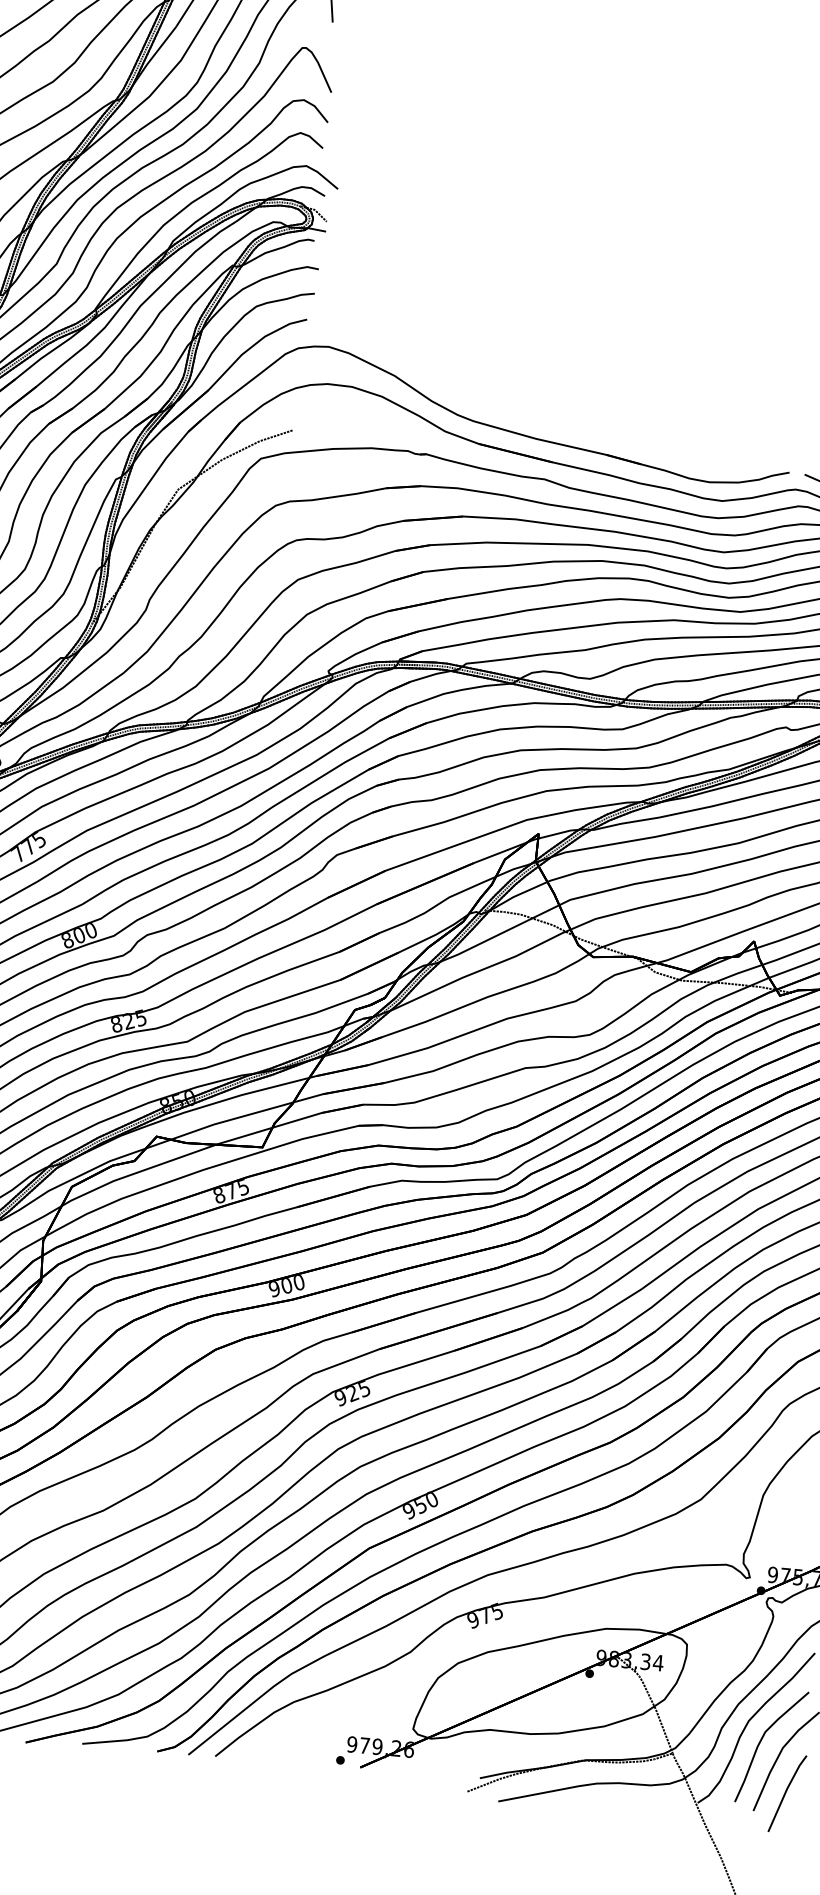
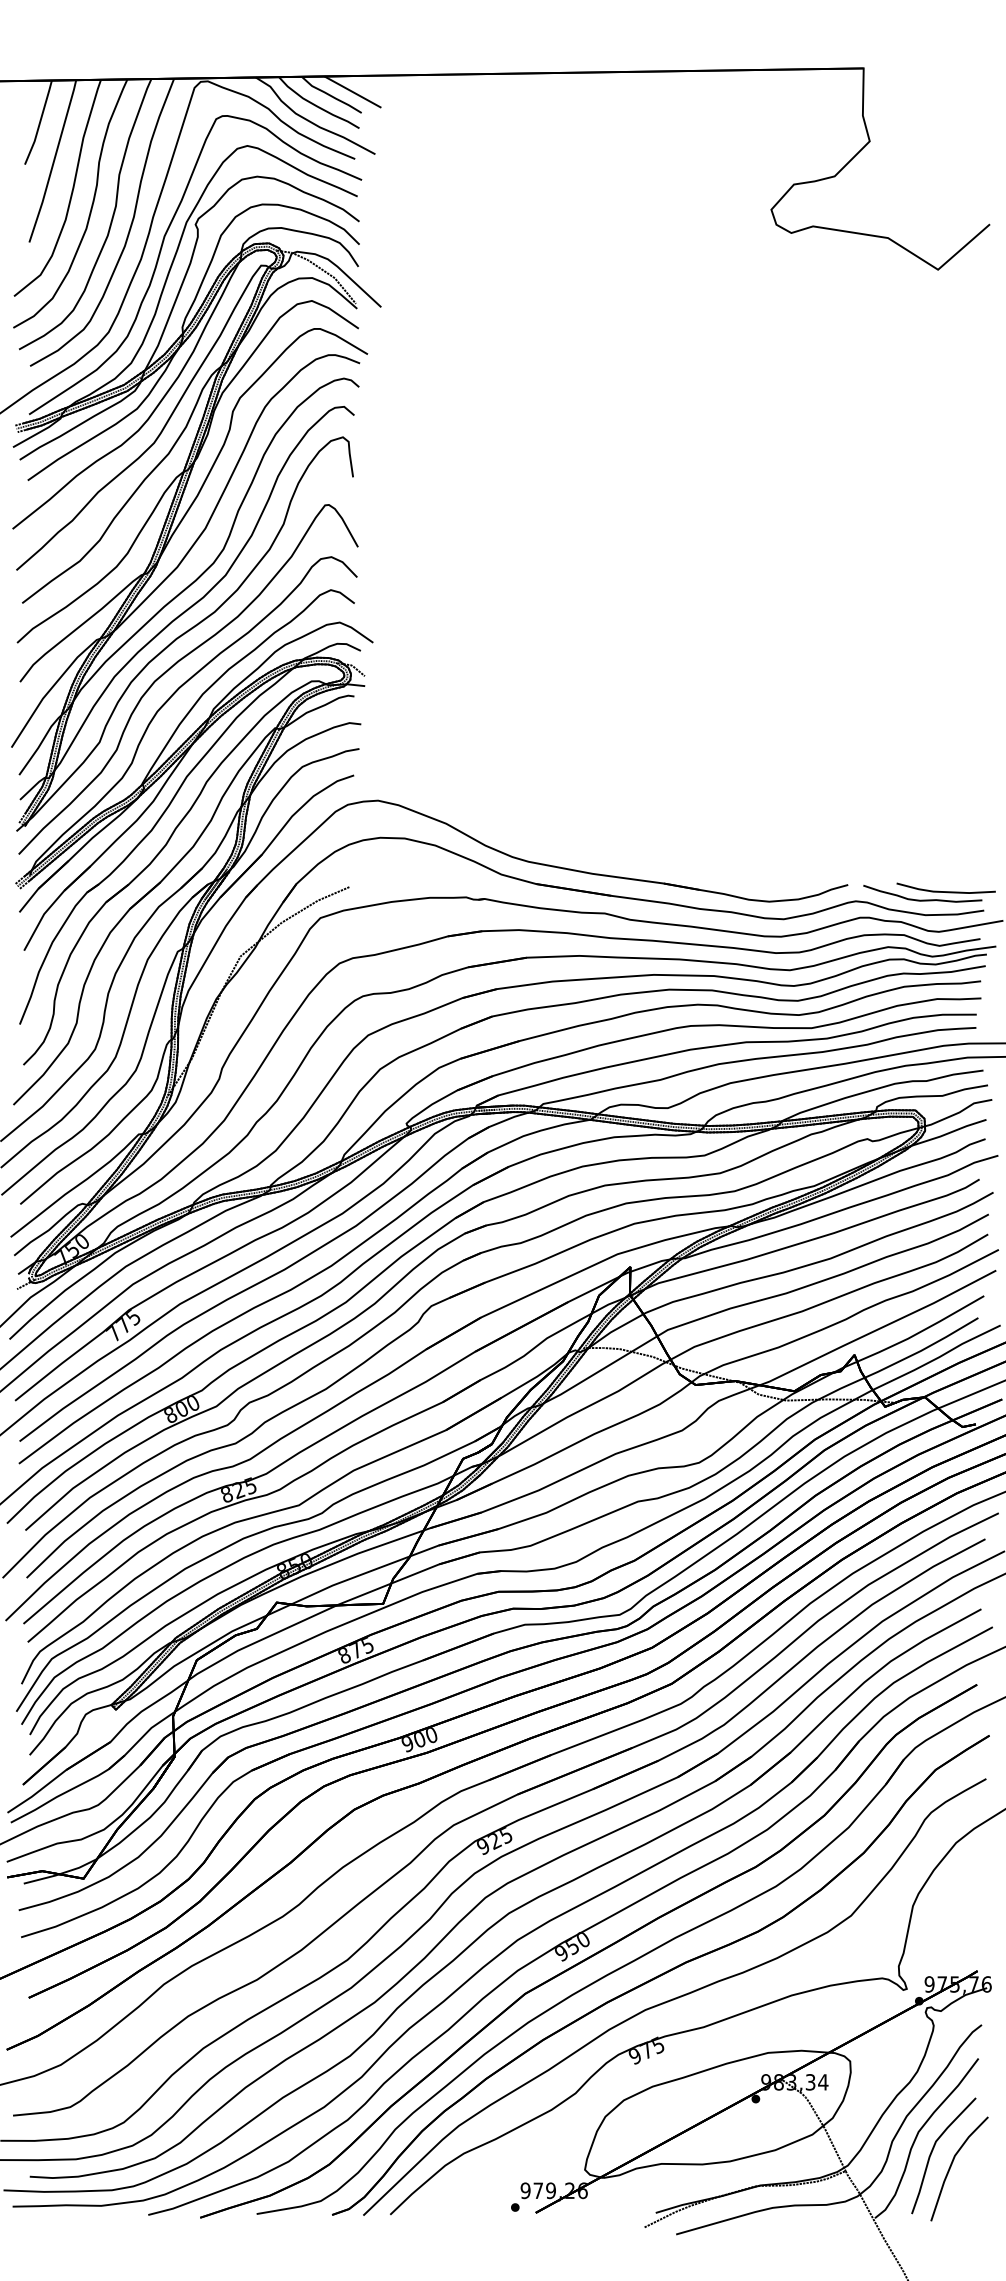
line: (786, 1793) -> (962, 2200), removed

